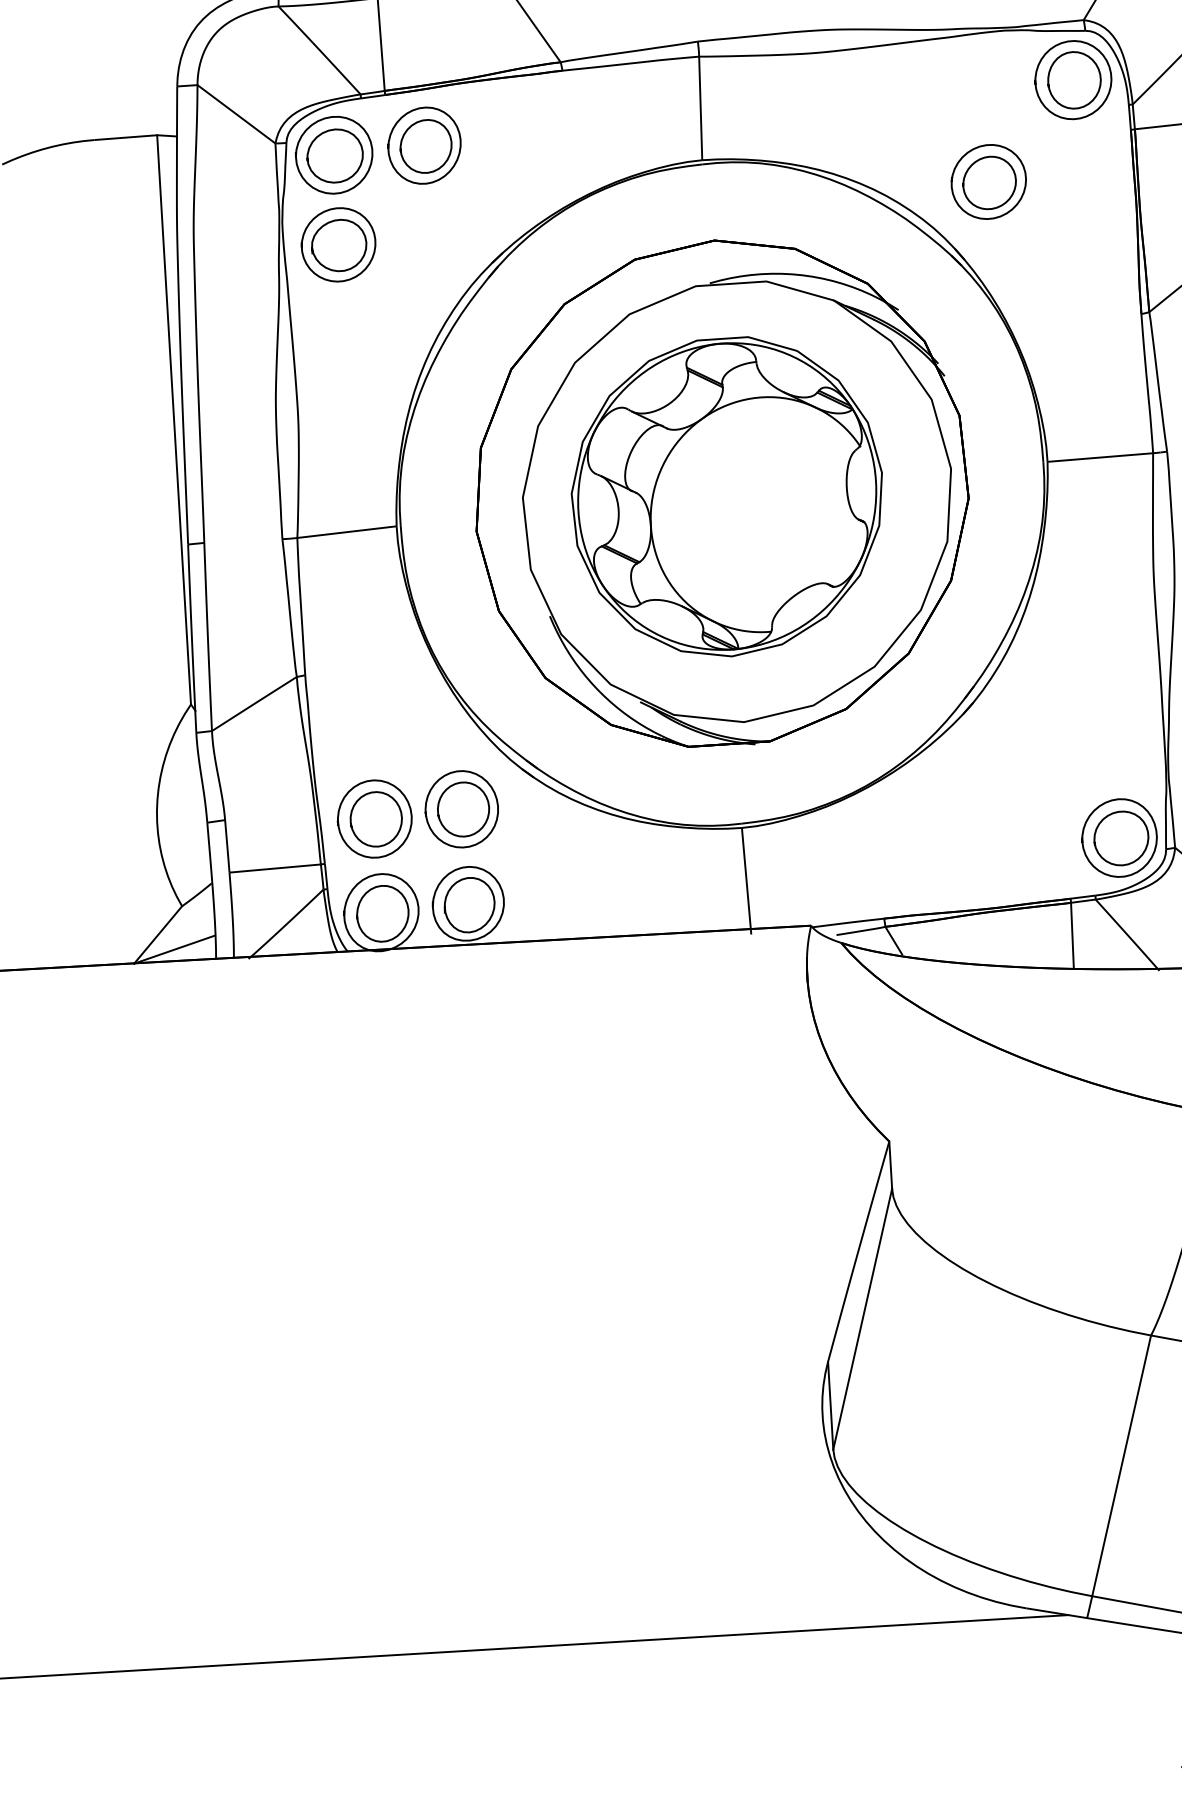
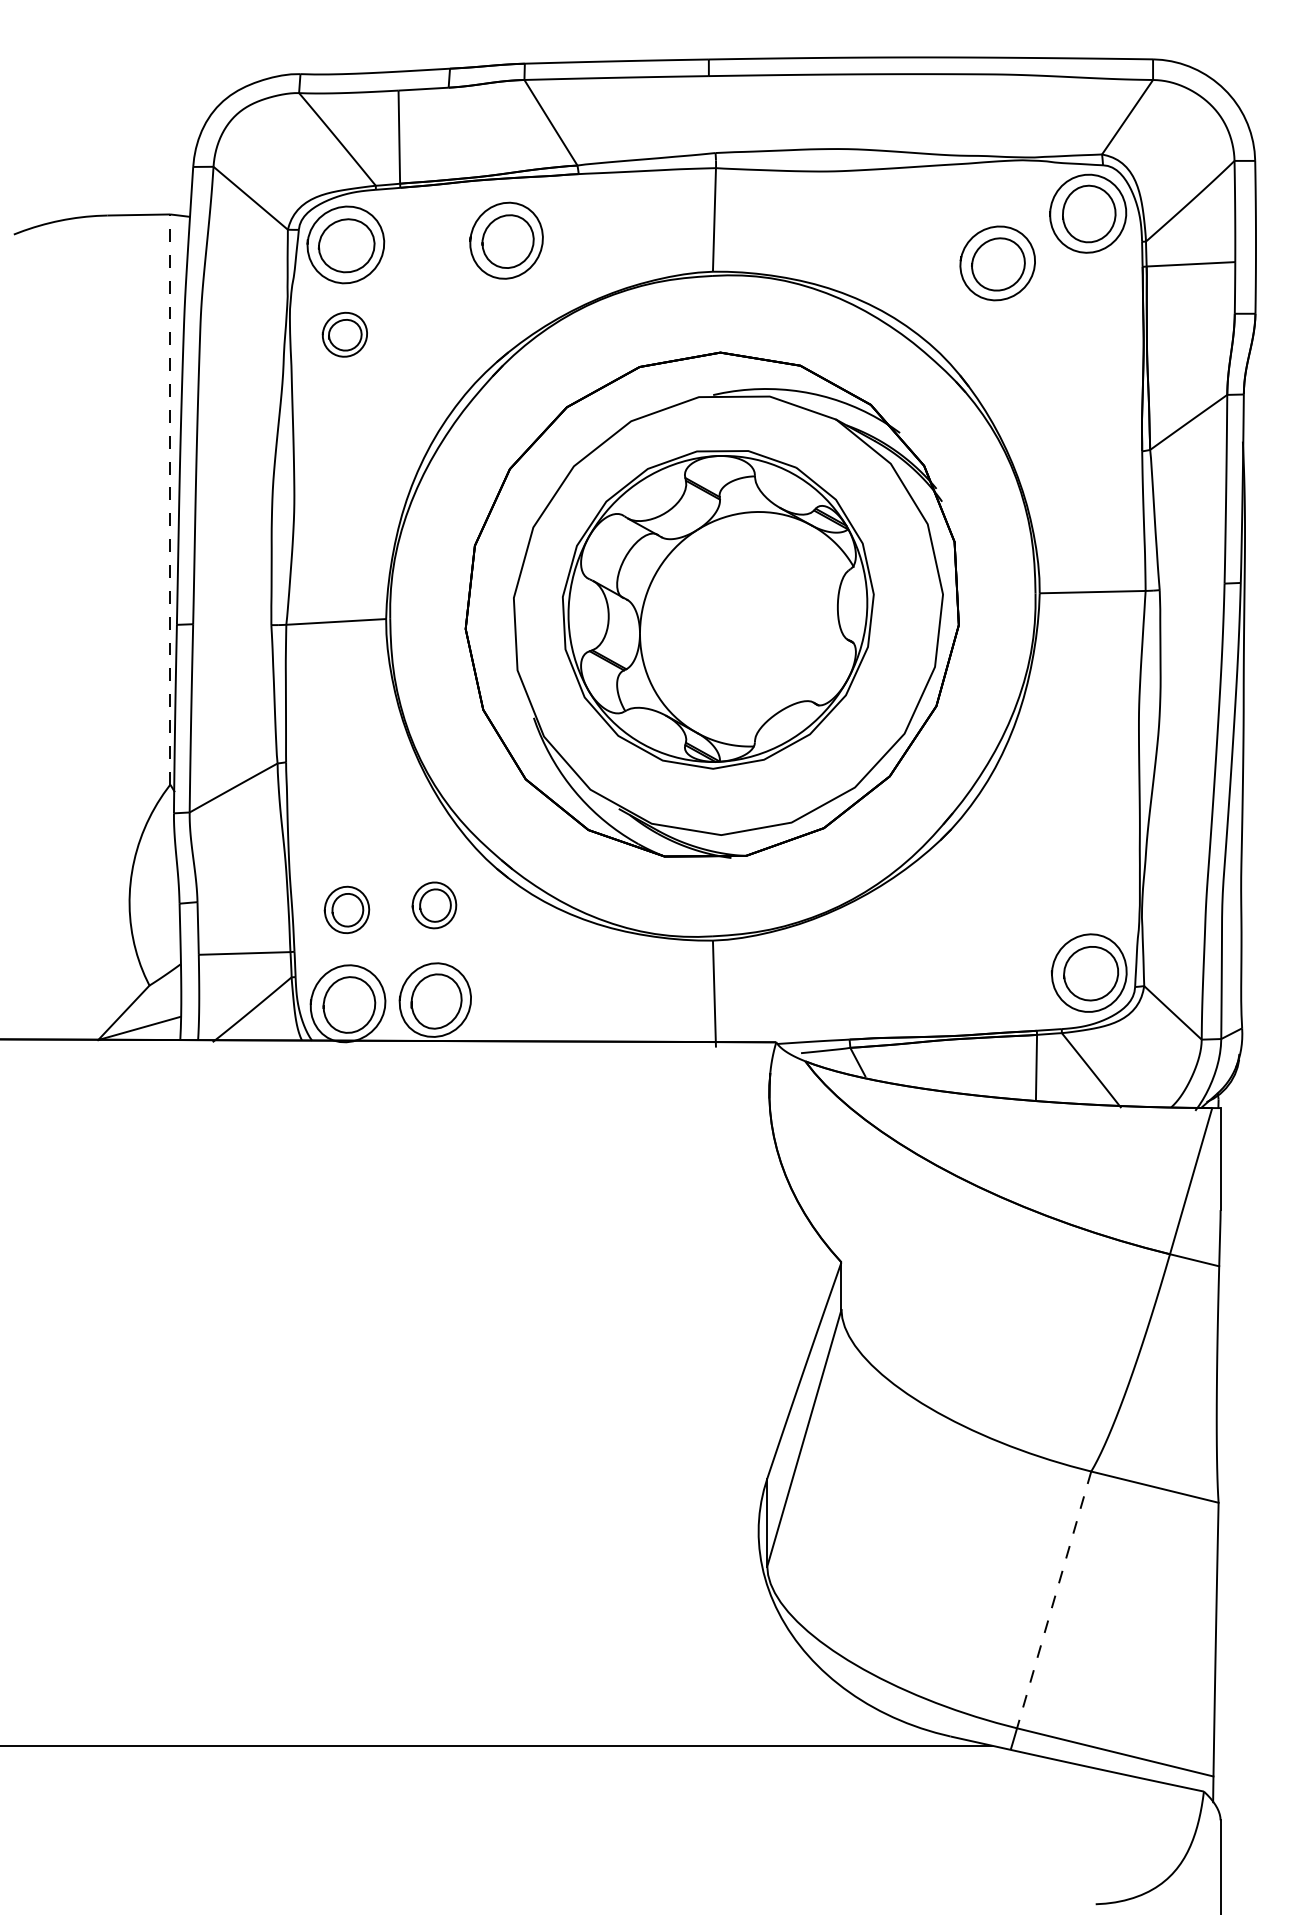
part: (424, 145) -> (506, 240), moved
part: (988, 182) -> (997, 263), moved
part: (338, 244) -> (344, 334), size x0.6
line: (174, 419) -> (170, 499), solid -> dashed
part: (461, 809) -> (434, 905), size x0.6
part: (374, 818) -> (346, 909), size x0.6
line: (1121, 1465) -> (1054, 1599), solid -> dashed

